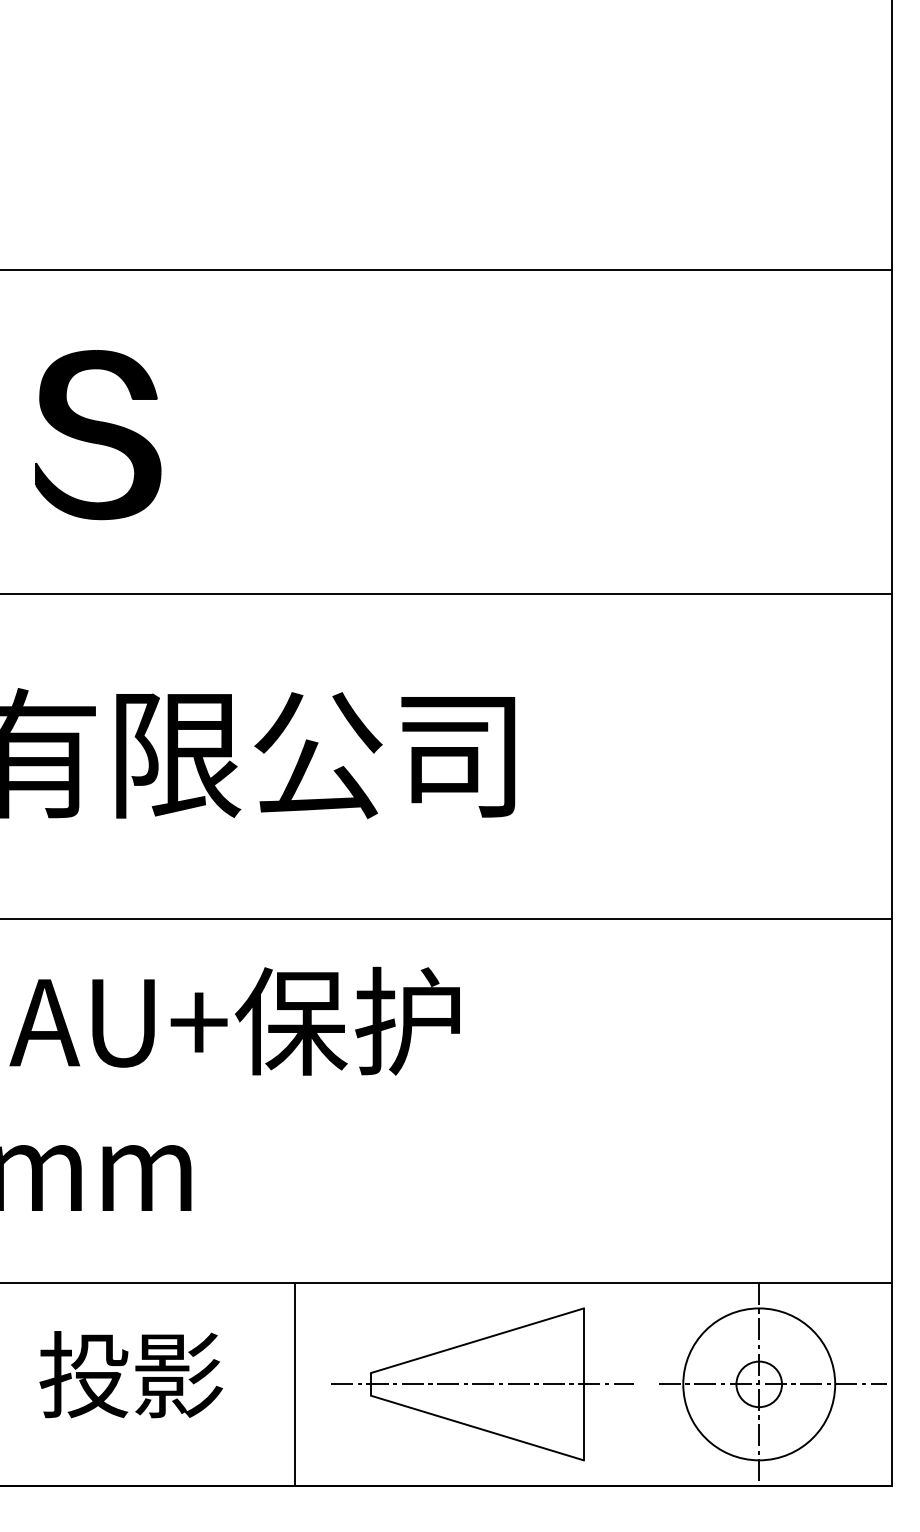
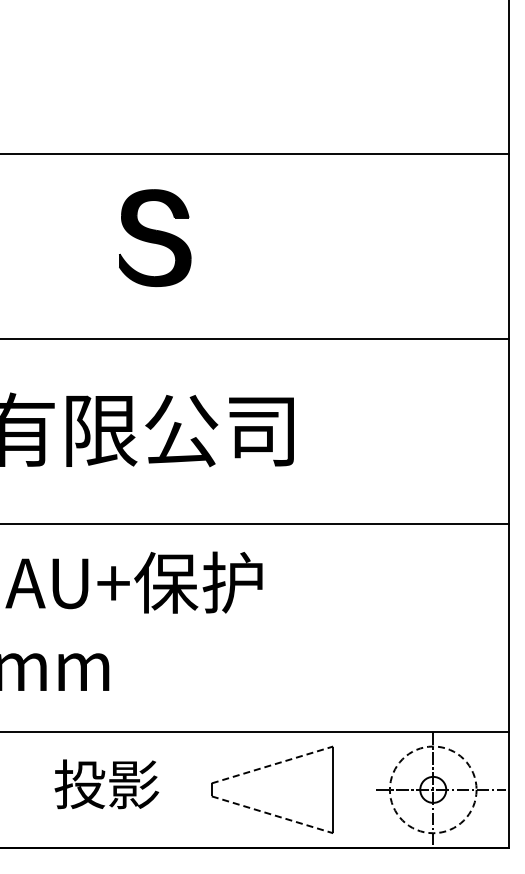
part: (99, 433) -> (155, 237), moved
line: (477, 1339) -> (272, 764), solid -> dashed
text: (130, 1374) -> (106, 784), moved
line: (295, 1383) -> (168, 789), removed
line: (481, 1383) -> (274, 789), removed
circle: (757, 1383) -> (432, 789), solid -> dashed
line: (477, 1427) -> (272, 814), solid -> dashed

